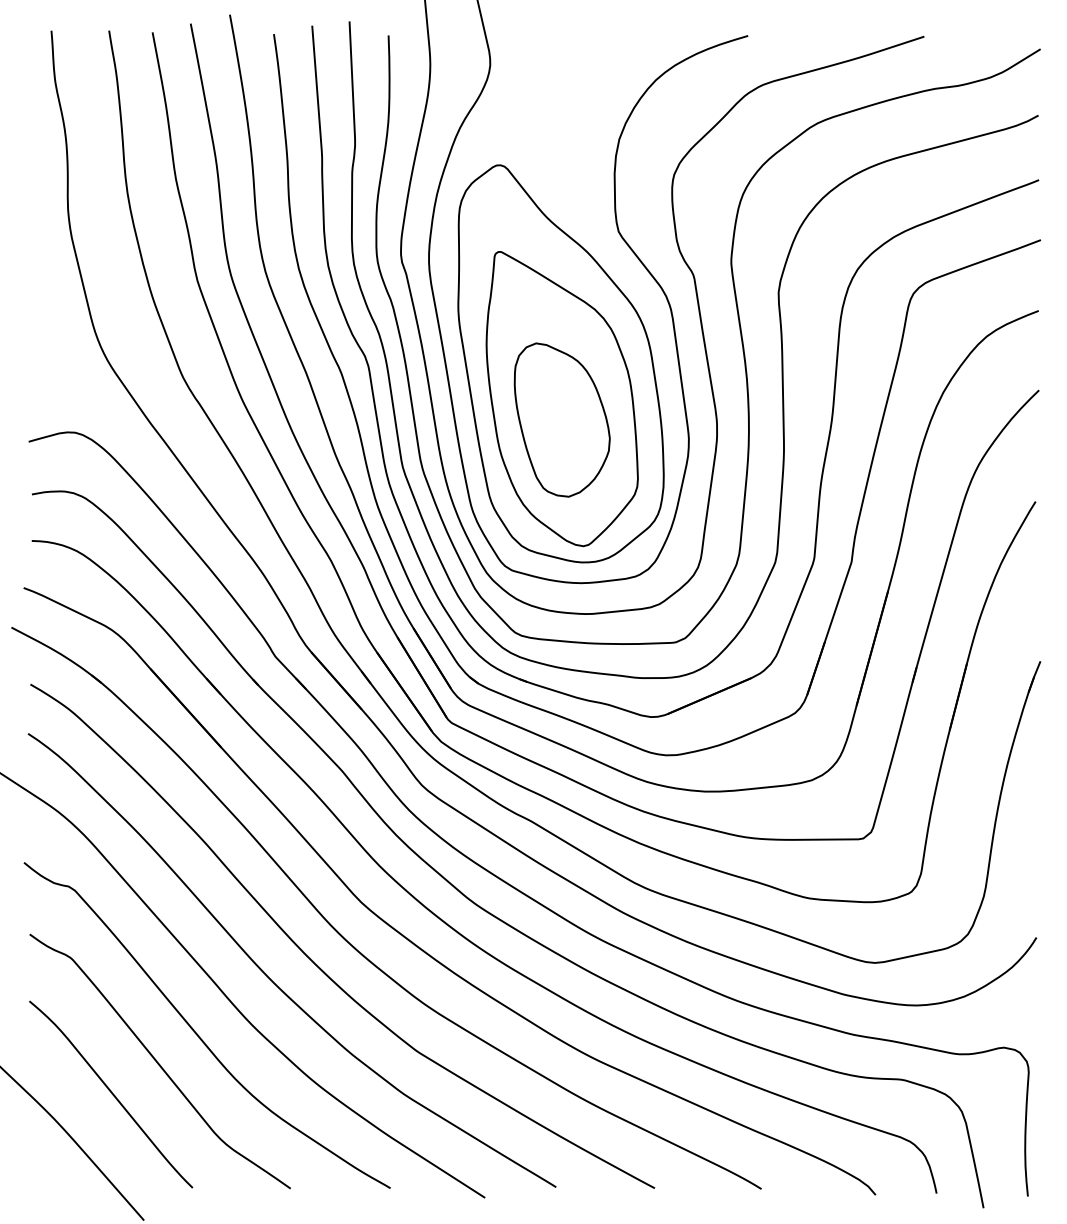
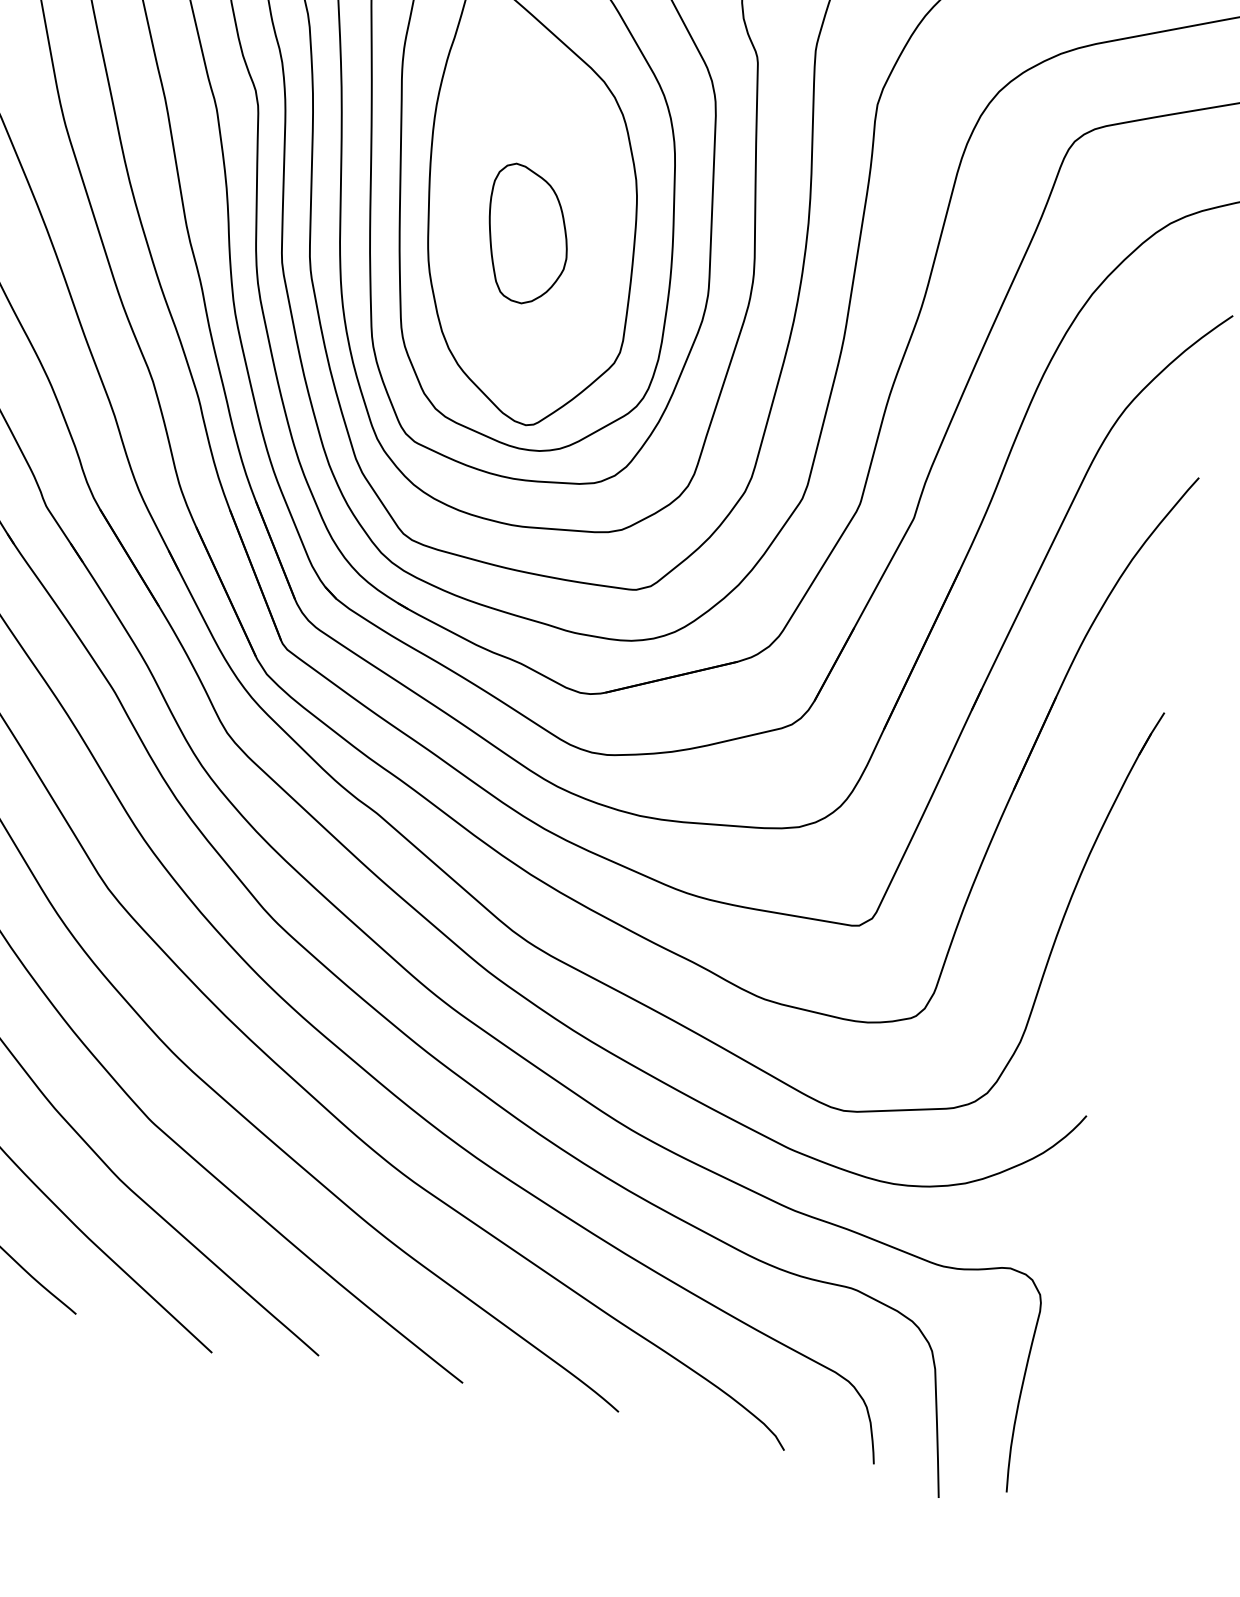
part: (561, 419) -> (526, 234), size x0.6

